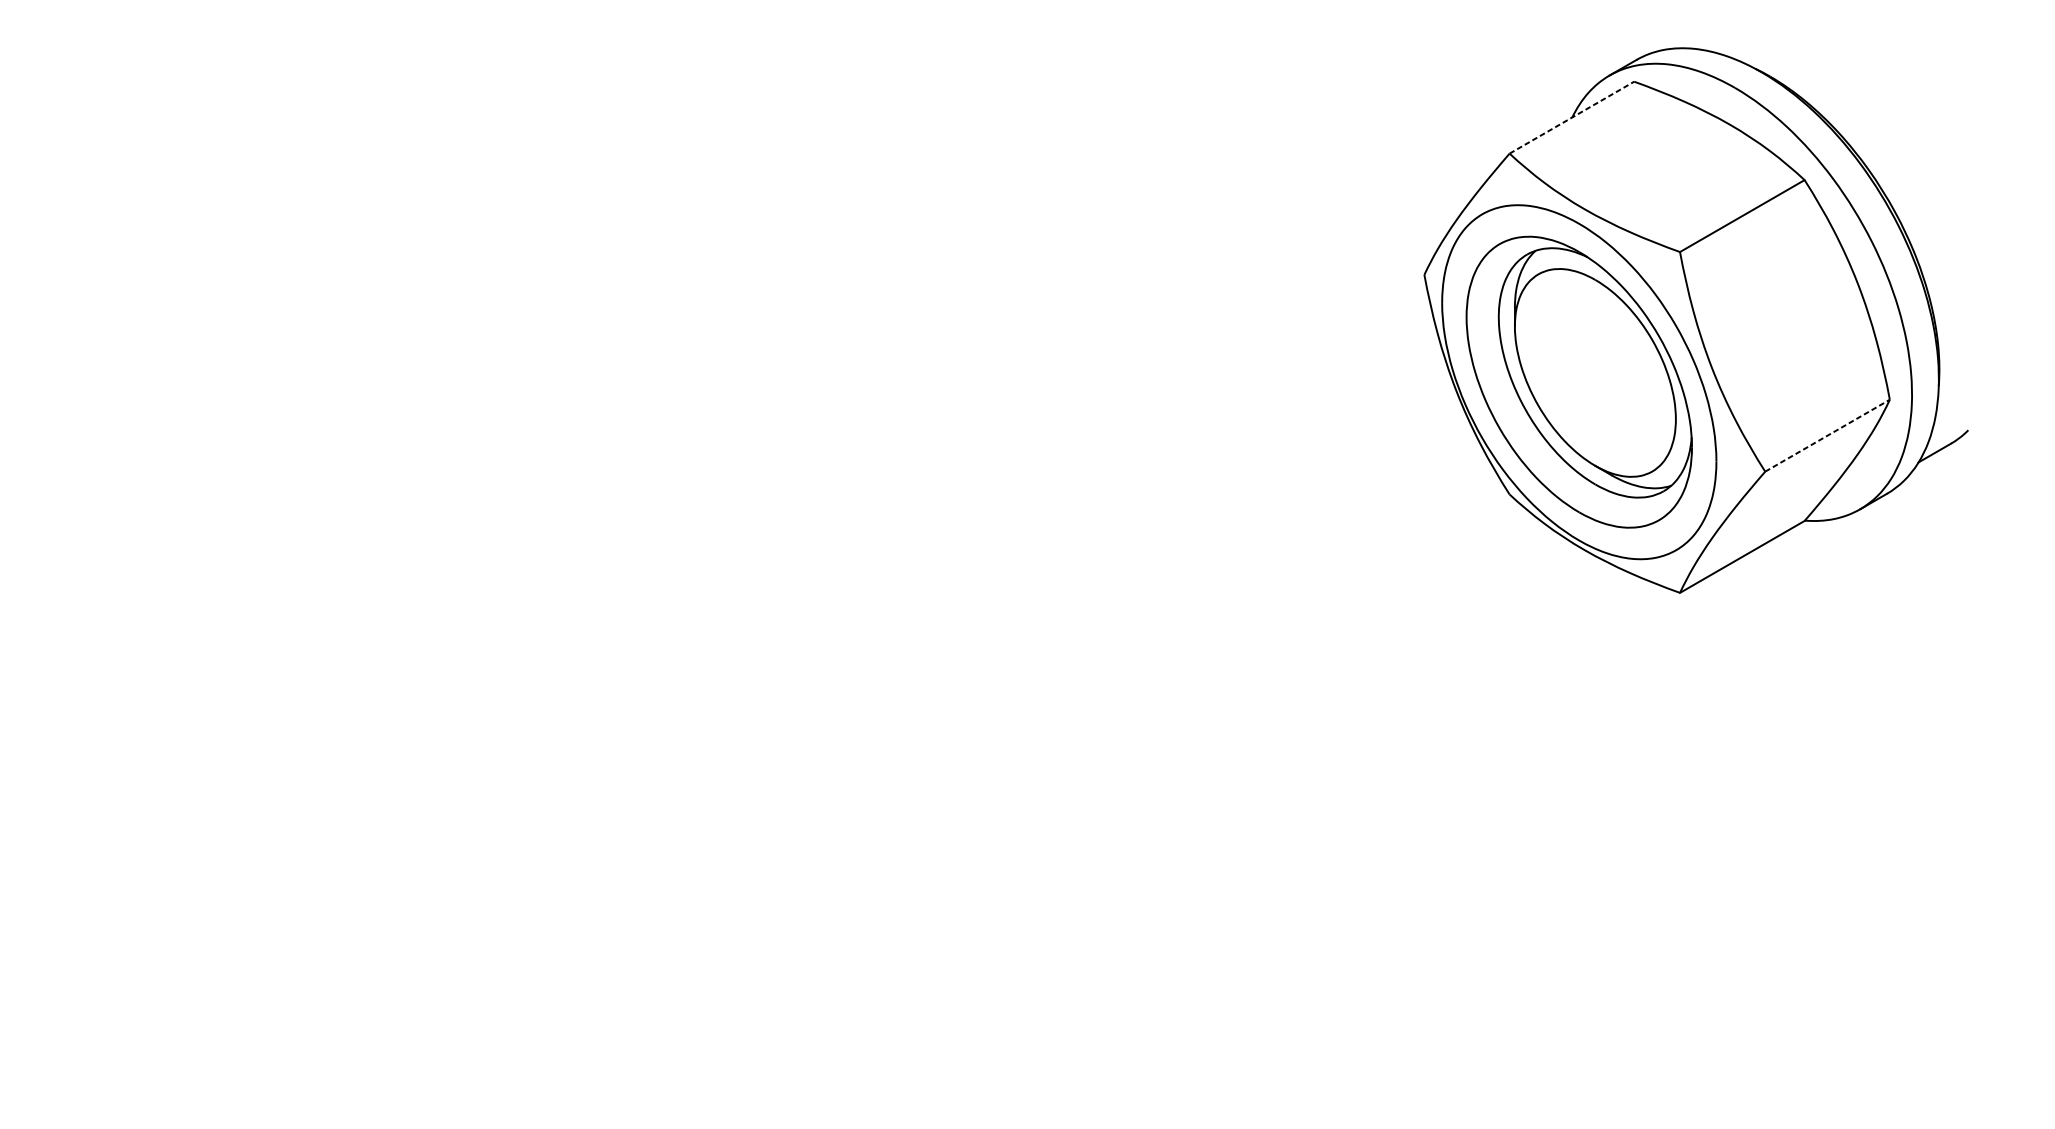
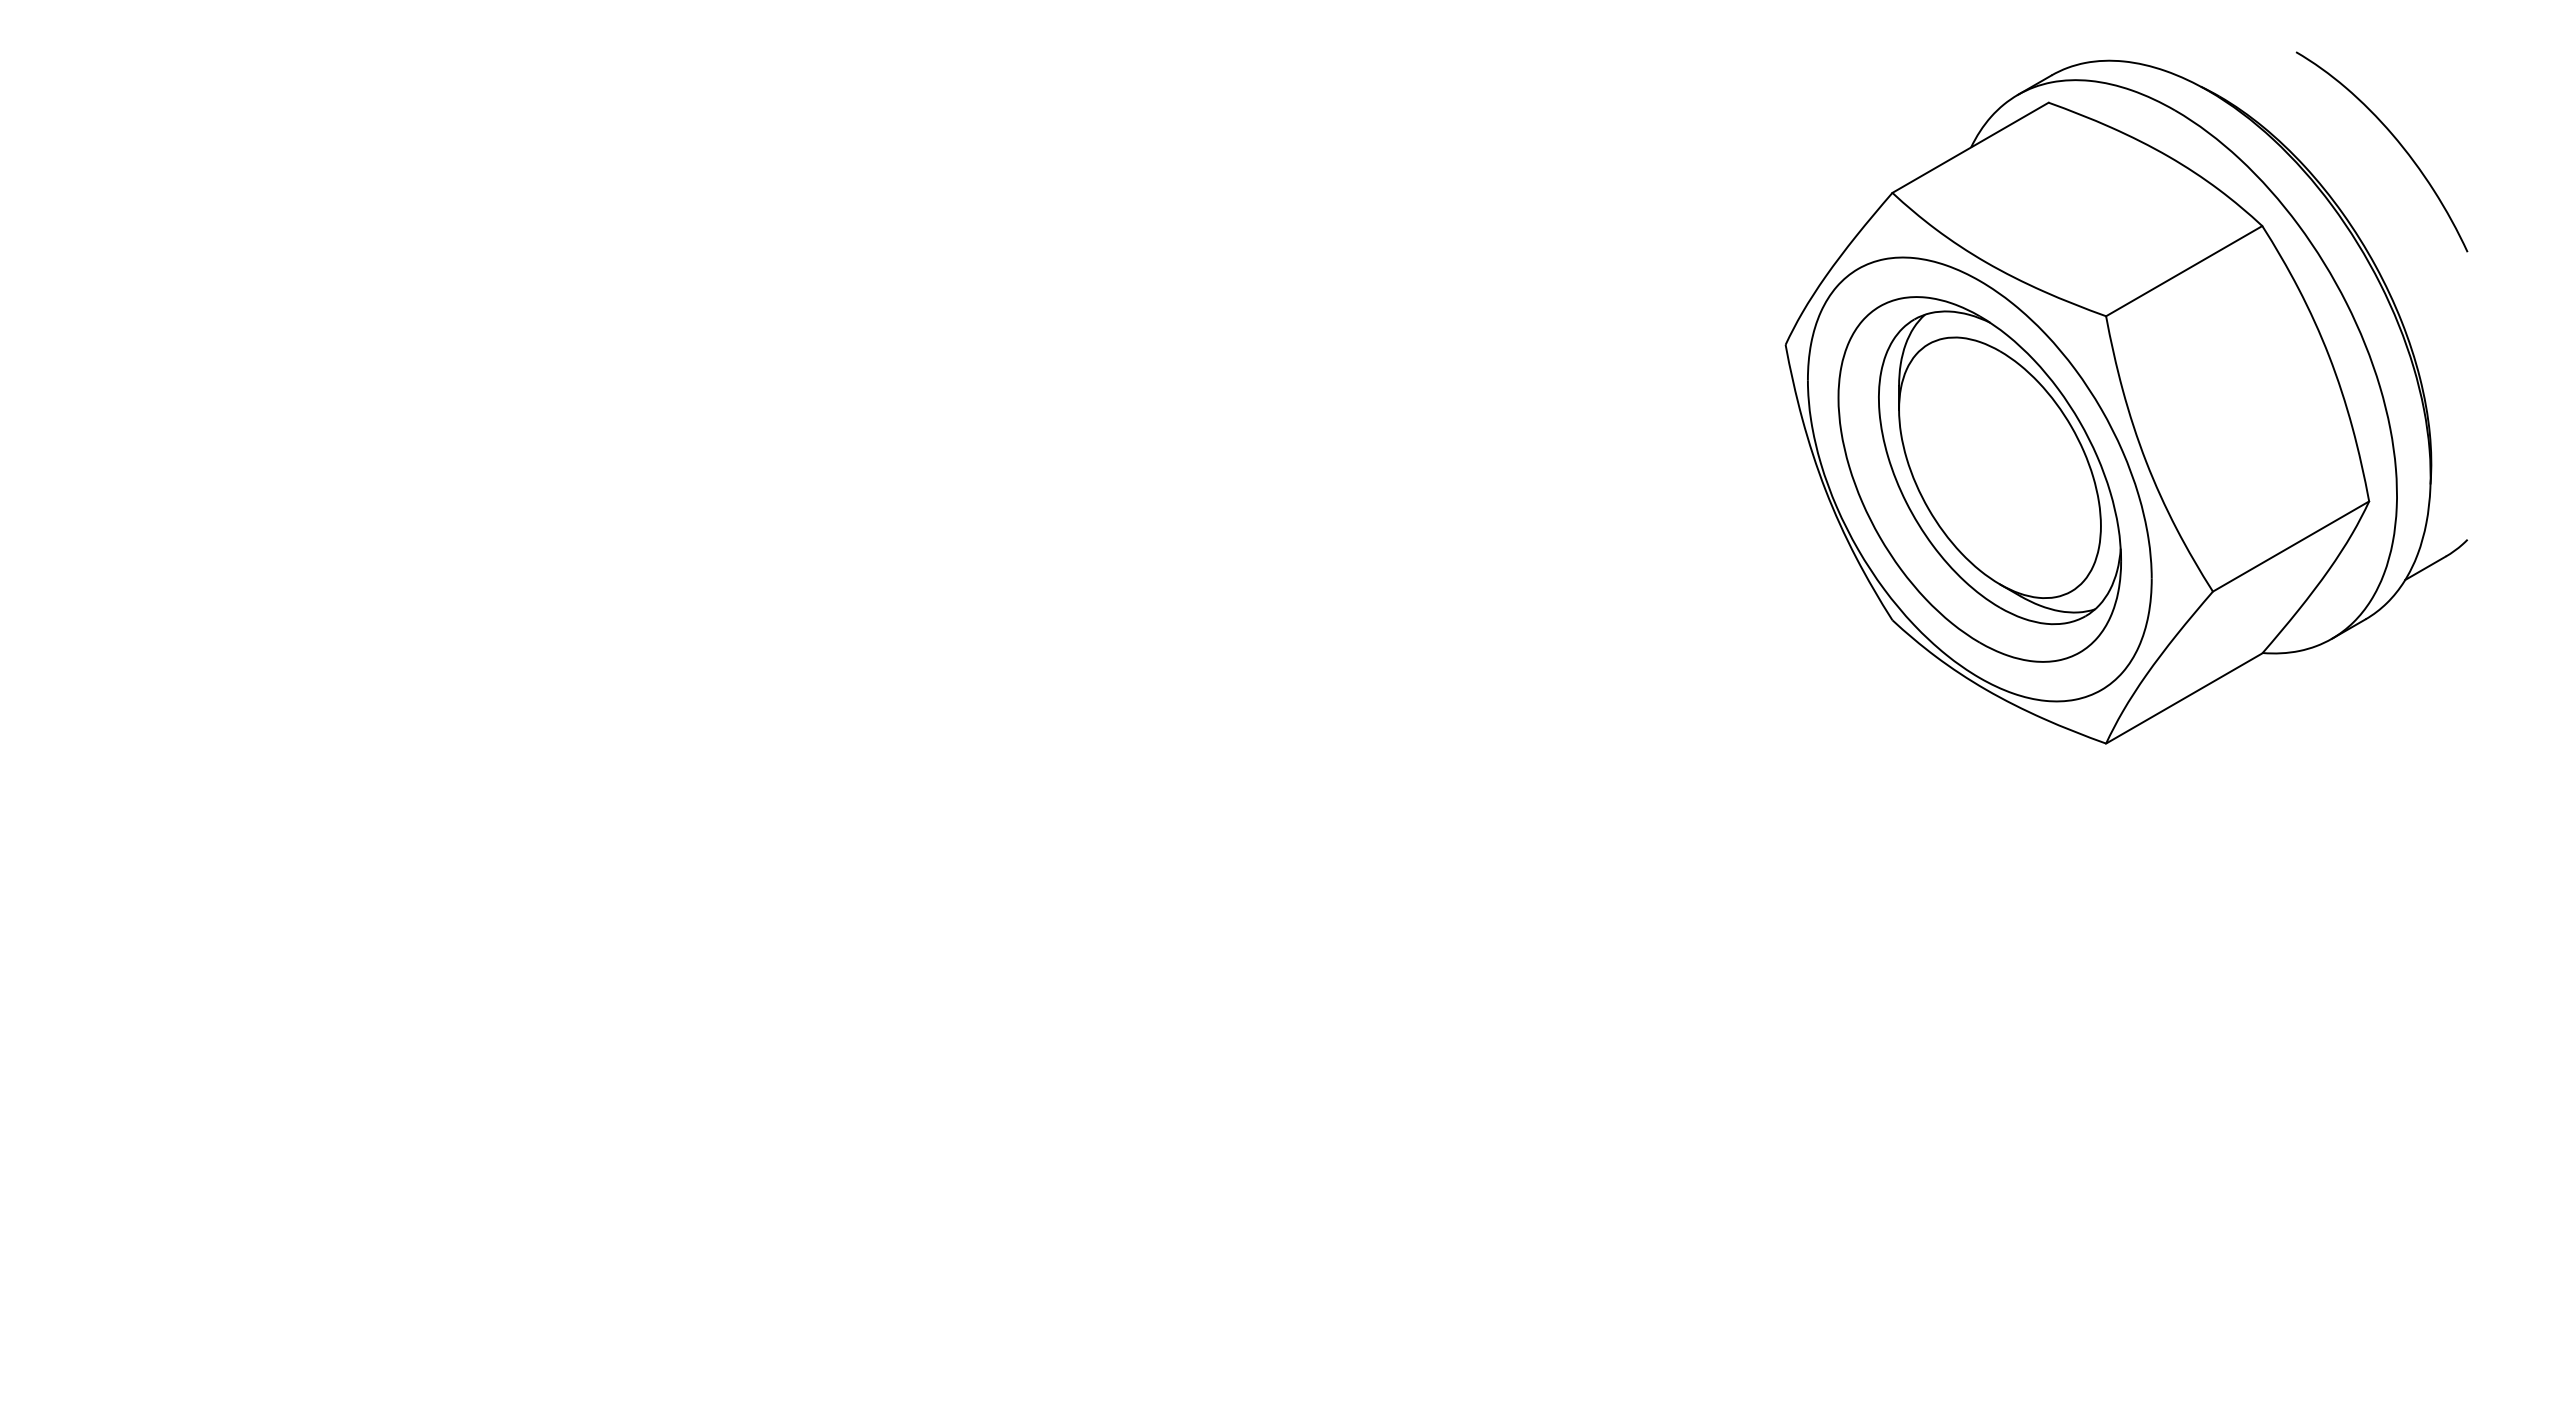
curve: (1912, 113) -> (2397, 142), added
line: (1571, 117) -> (1970, 147), dashed -> solid
line: (1827, 435) -> (2291, 546), dashed -> solid

